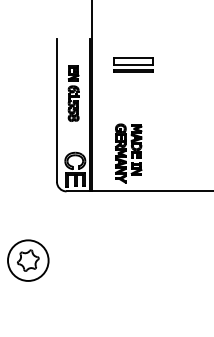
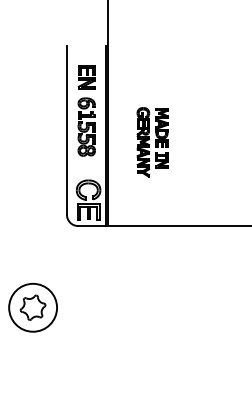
part: (133, 64) -> (157, 76), removed
part: (73, 93) -> (86, 110), size x1.4
part: (128, 153) -> (152, 142), moved

